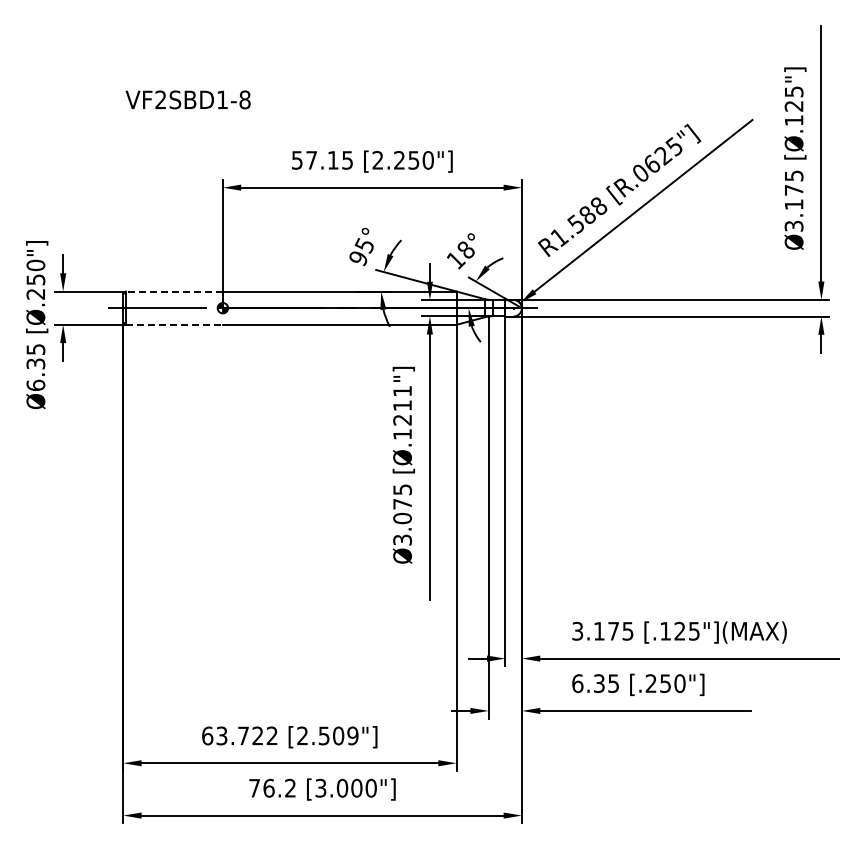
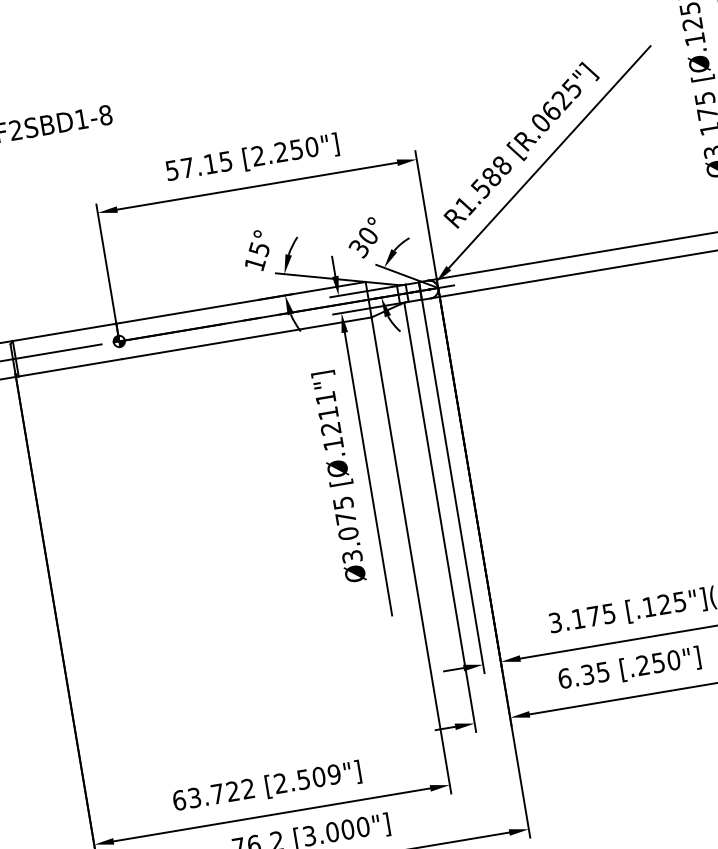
text: (460, 255) -> (363, 242), 18° -> 30°
text: (358, 258) -> (255, 264), 95° -> 15°
line: (174, 291) -> (64, 332), dashed -> solid
line: (174, 324) -> (70, 367), dashed -> solid

